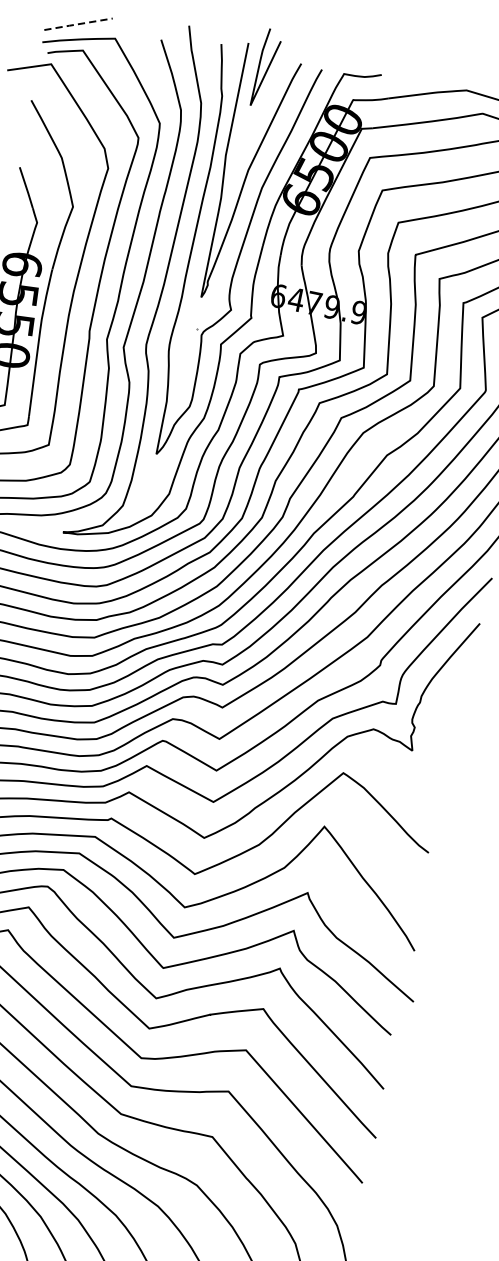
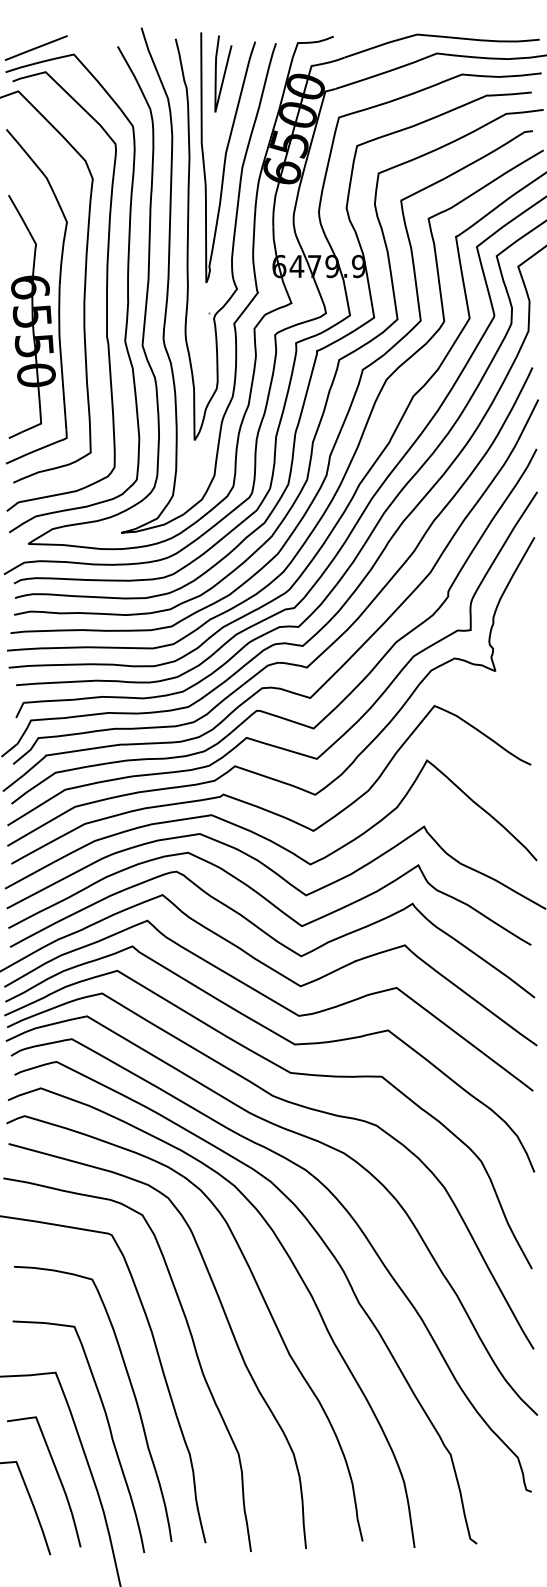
line: (78, 24) -> (36, 48), dashed -> solid
curve: (266, 67) -> (223, 73), moved

